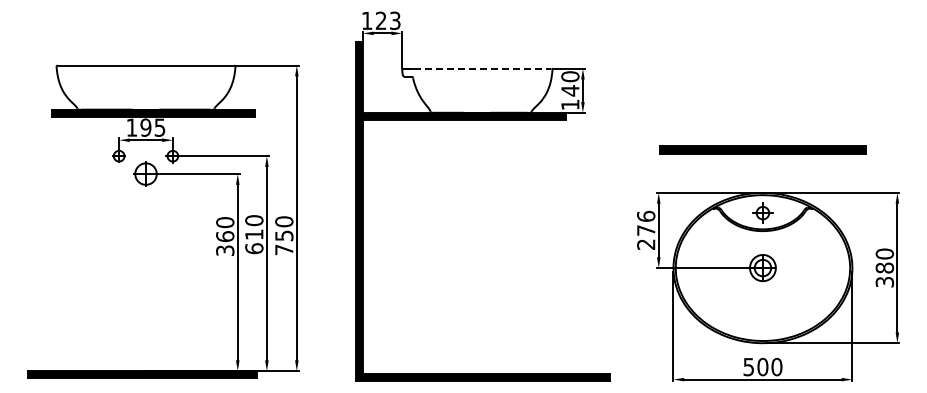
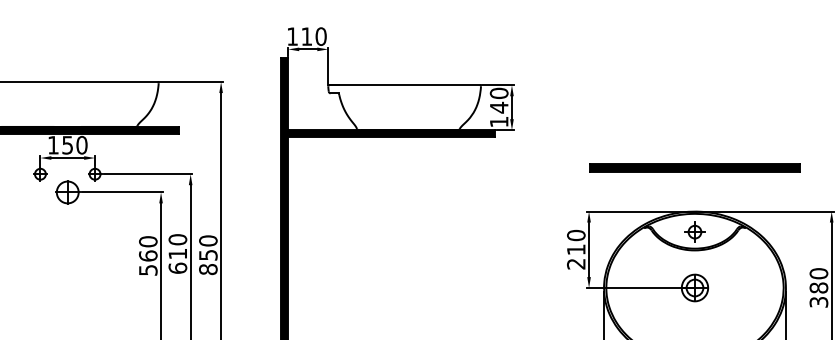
text: (387, 20) -> (313, 36), 123 -> 110
line: (477, 68) -> (404, 85), dashed -> solid
text: (152, 127) -> (74, 145), 195 -> 150
text: (646, 222) -> (576, 241), 276 -> 210
text: (284, 249) -> (208, 269), 750 -> 850
text: (224, 250) -> (147, 270), 360 -> 560

